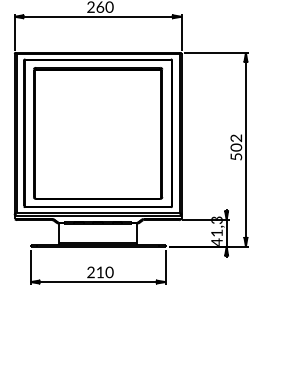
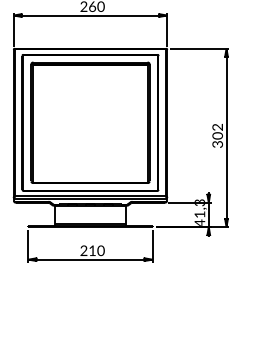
text: (236, 156) -> (217, 144), 502 -> 302

